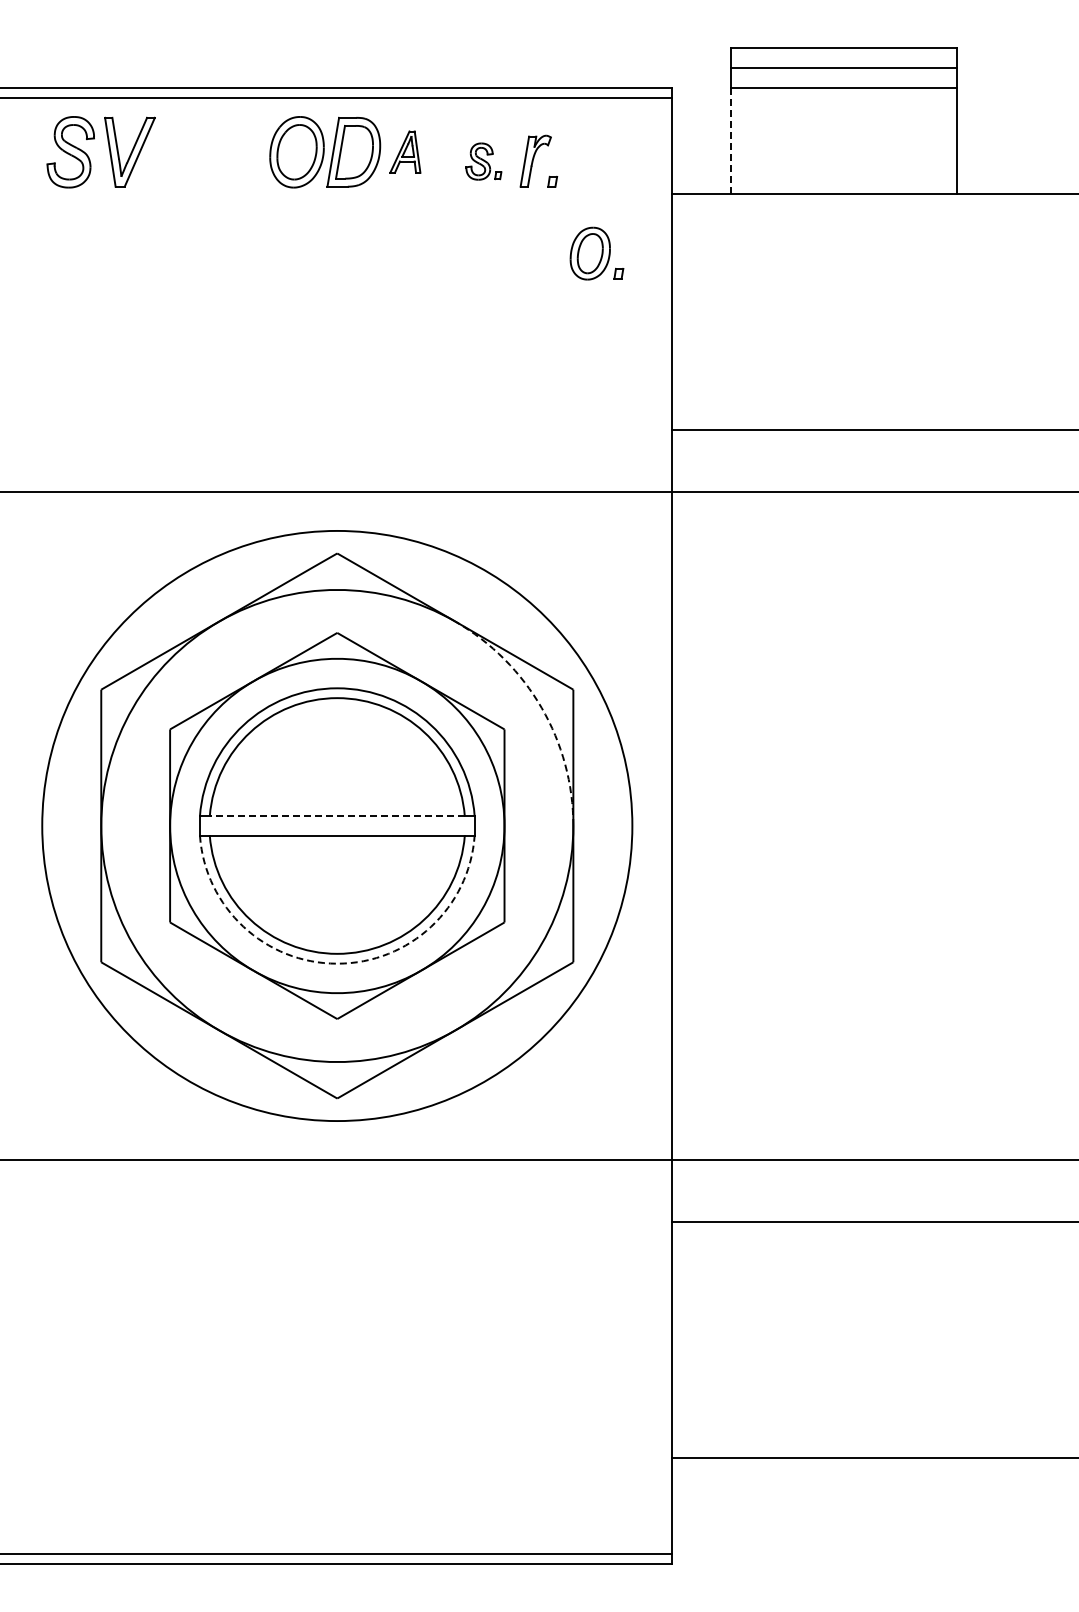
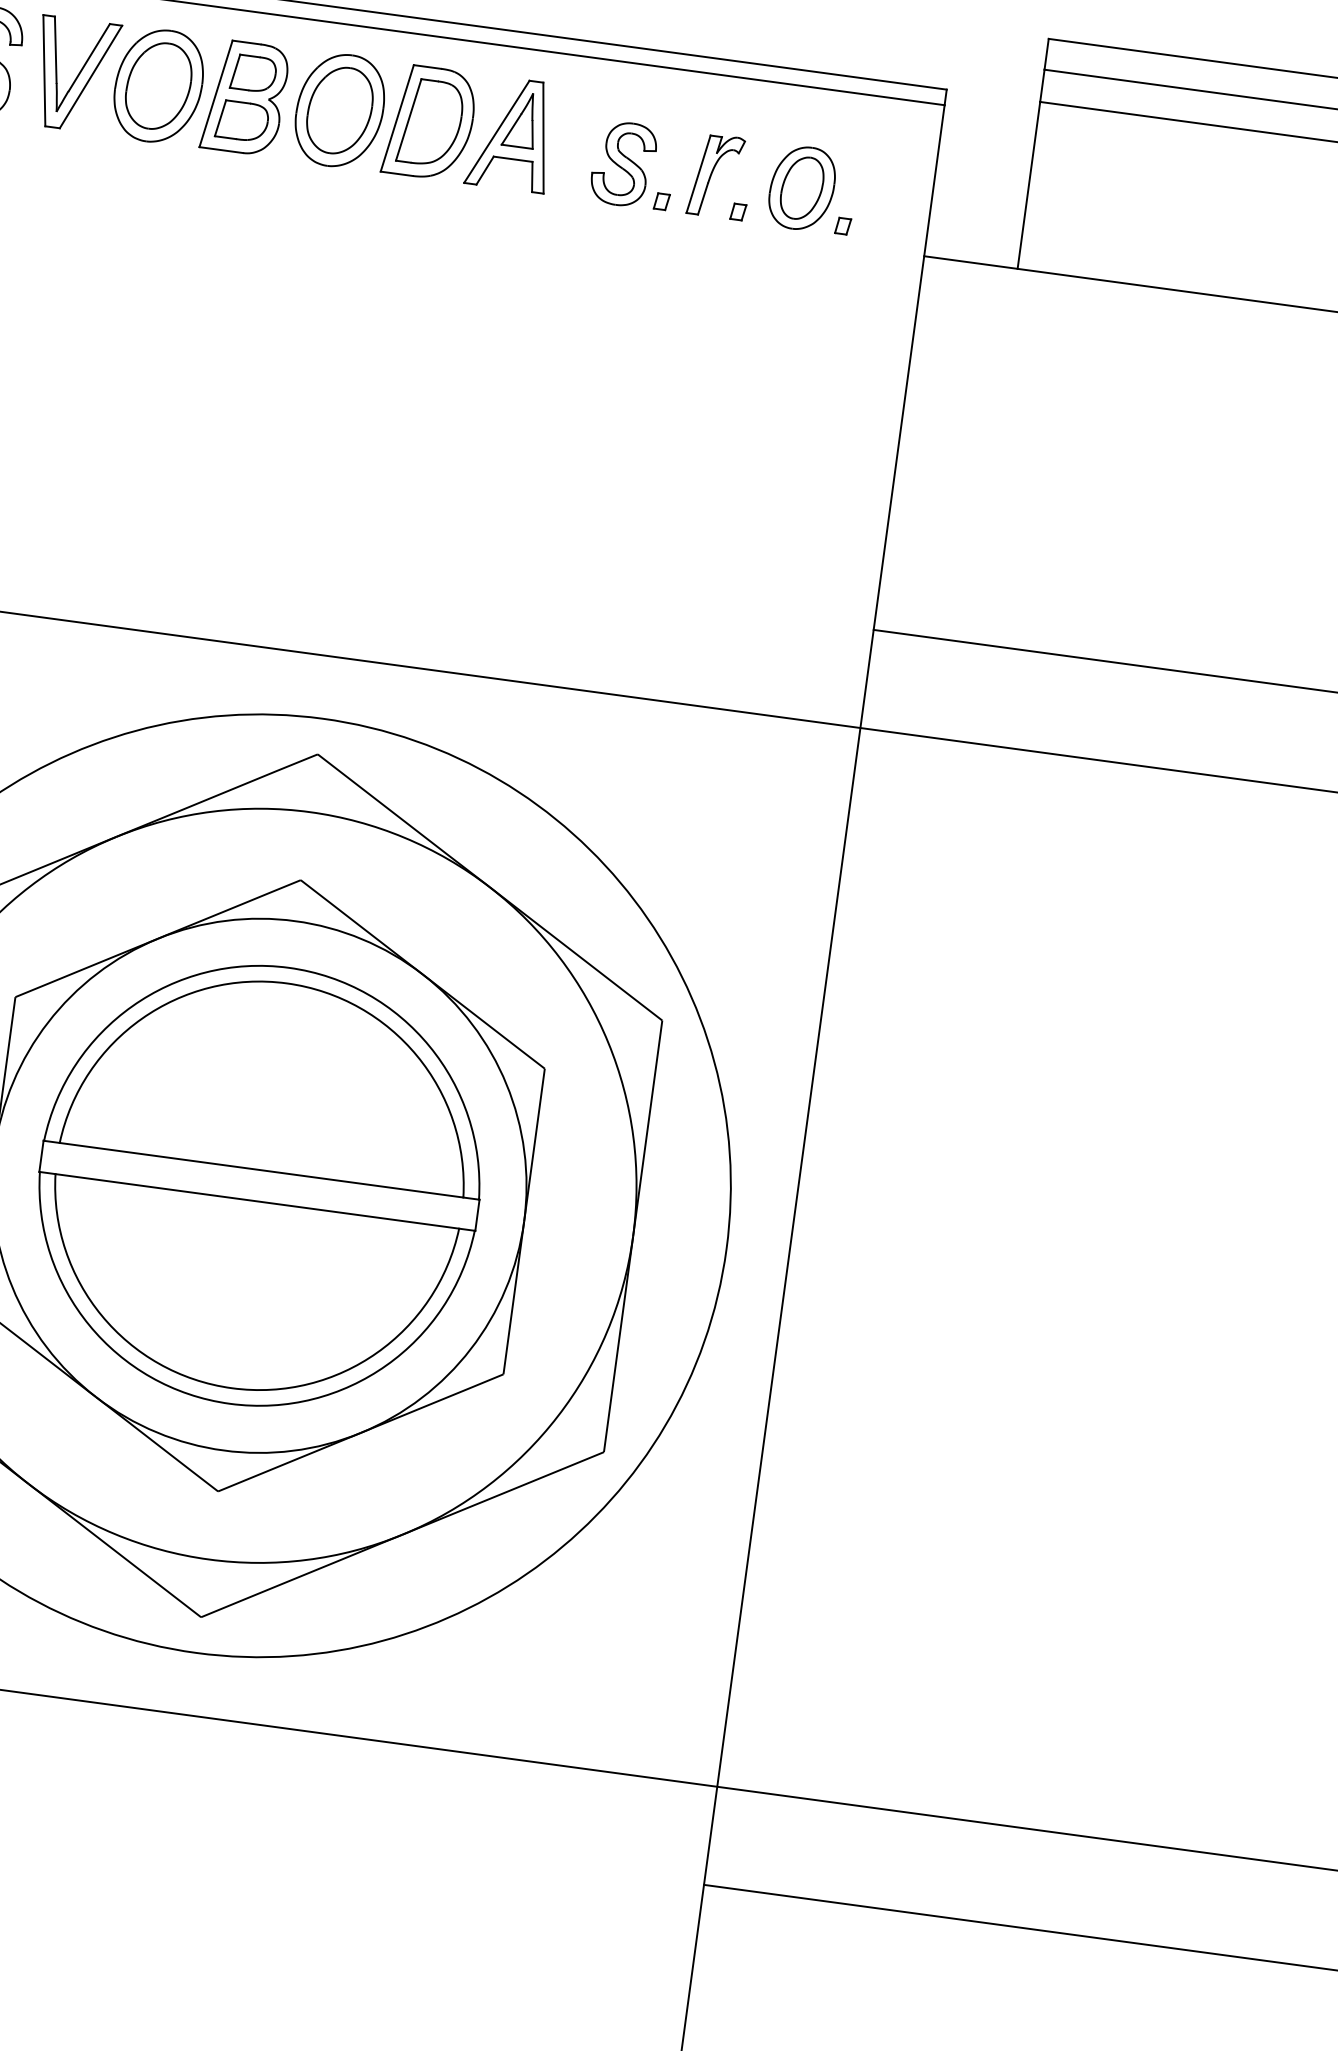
line: (730, 140) -> (1028, 184), dashed -> solid
part: (405, 151) -> (511, 132), size x1.67
part: (208, 152) -> (199, 92), added
part: (483, 161) -> (633, 165), size x1.43
part: (596, 253) -> (812, 189), moved
arc: (541, 707) -> (608, 1041), dashed -> solid
line: (336, 816) -> (260, 1170), dashed -> solid
arc: (337, 963) -> (230, 1403), dashed -> solid

